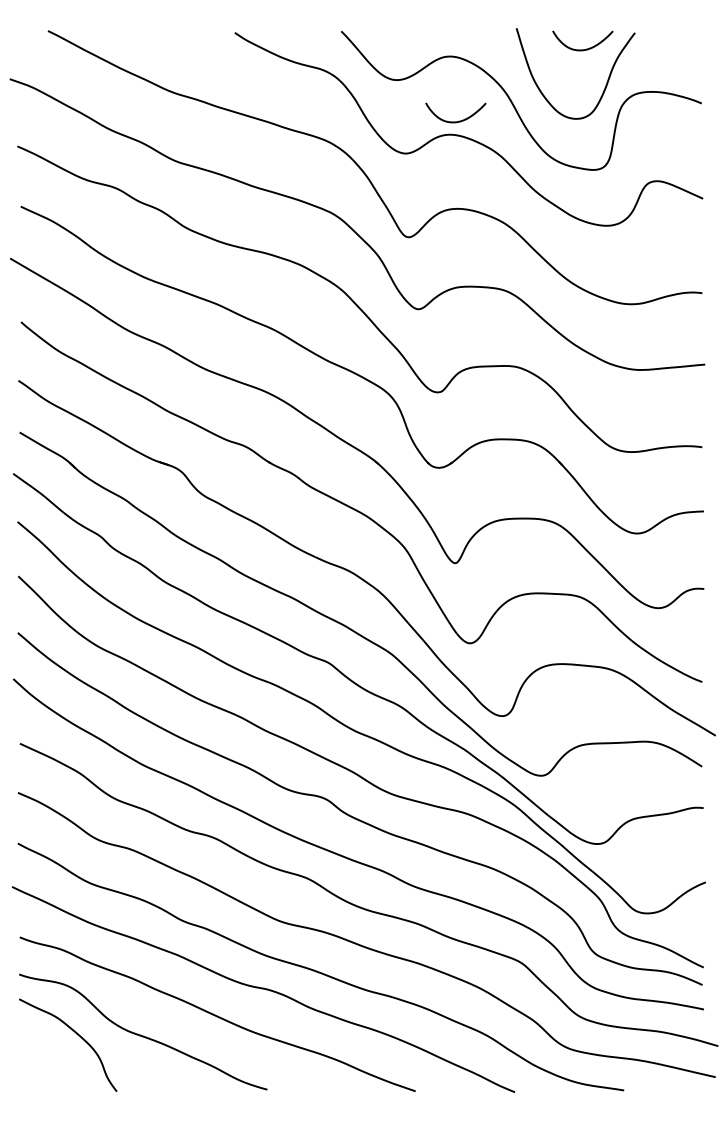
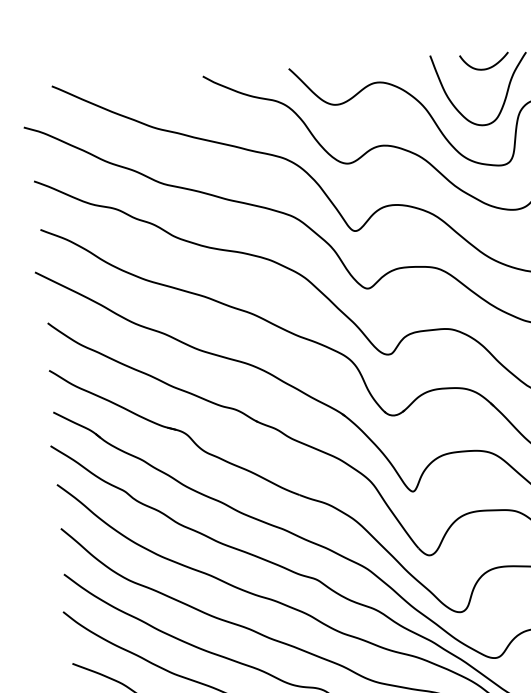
curve: (459, 120) -> (389, 133), removed

